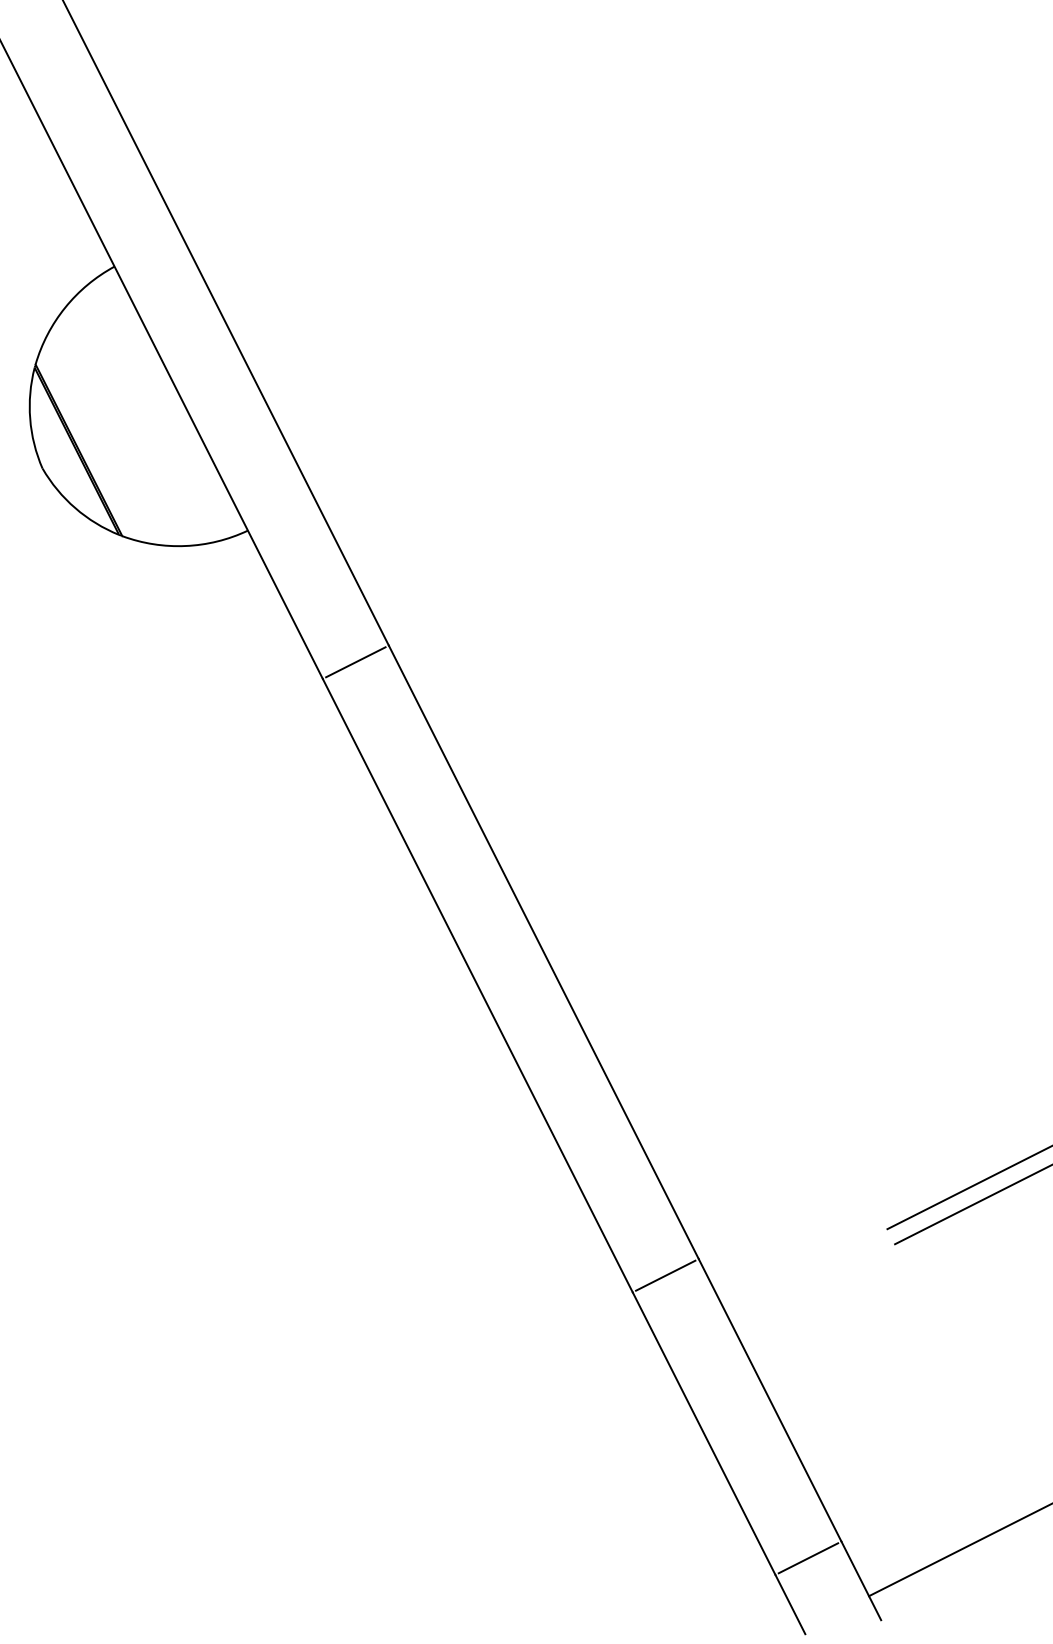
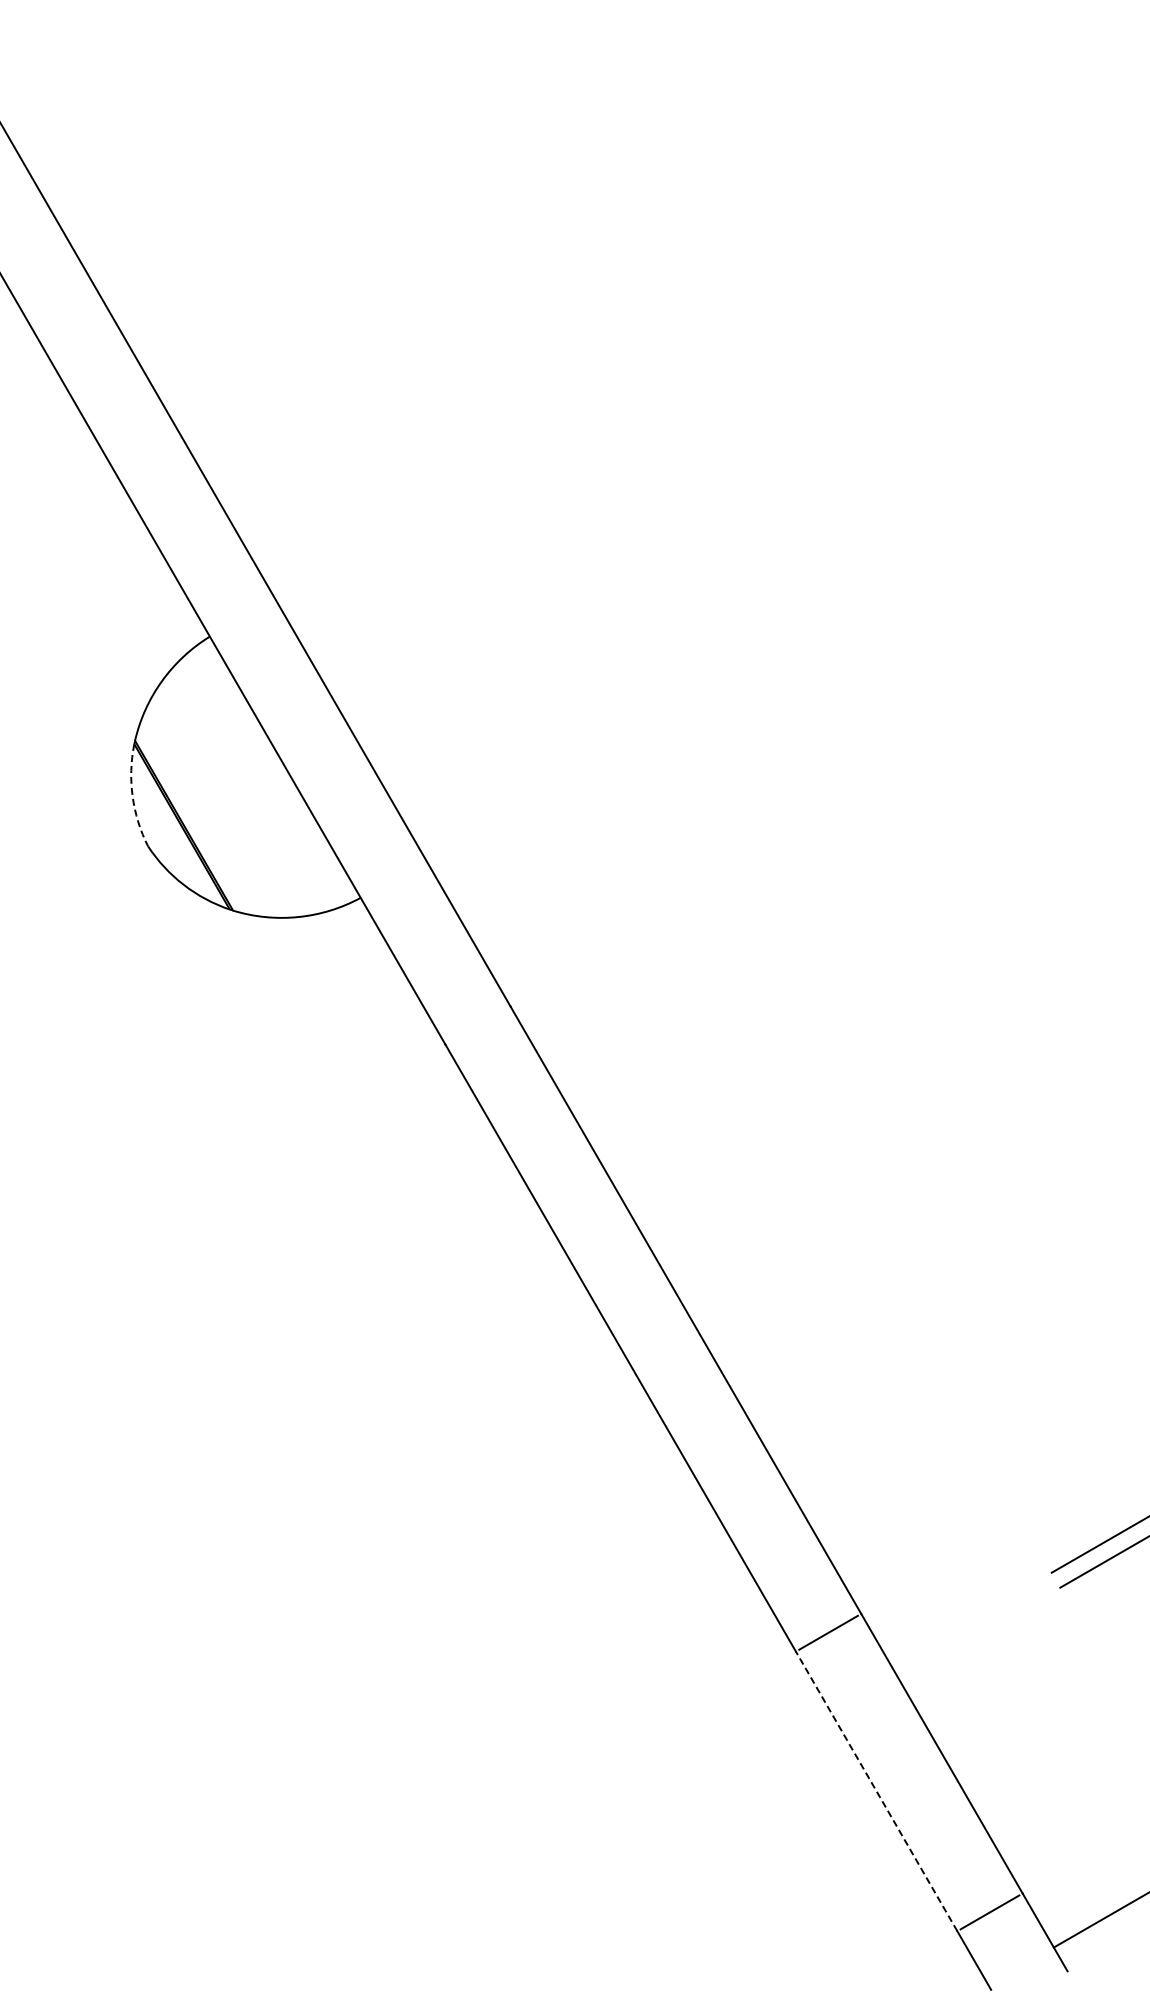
arc: (30, 418) -> (132, 796), solid -> dashed
line: (355, 661) -> (477, 1025), removed
line: (703, 1433) -> (876, 1791), solid -> dashed

